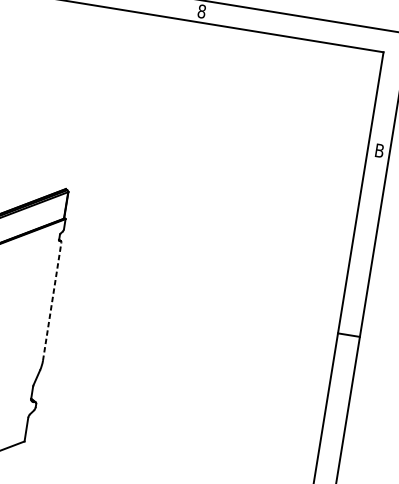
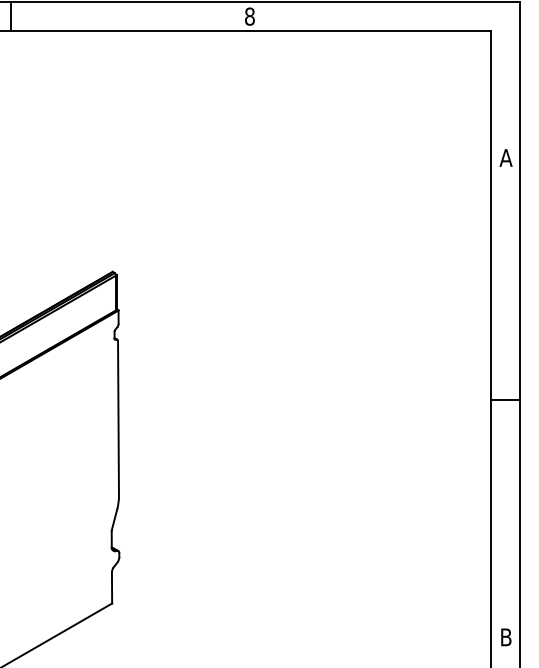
text: (379, 150) -> (505, 157), B -> A
line: (52, 301) -> (118, 418), dashed -> solid

